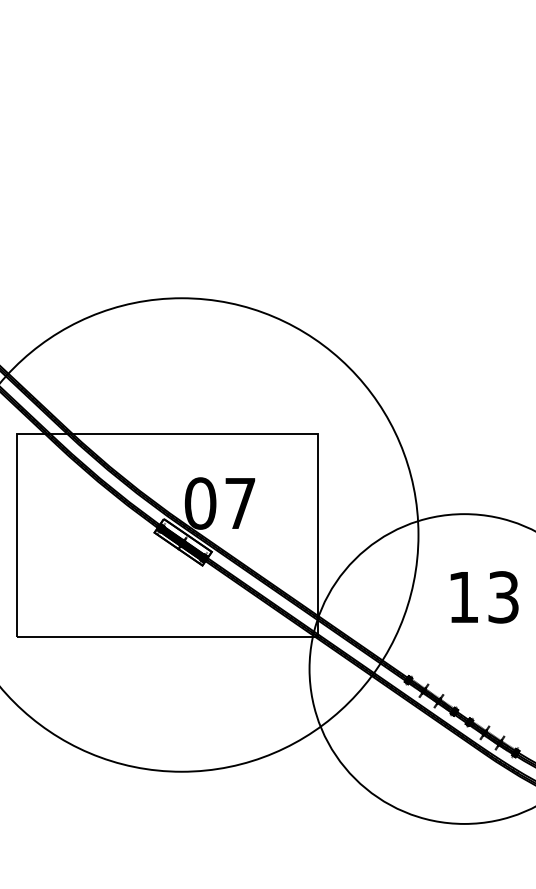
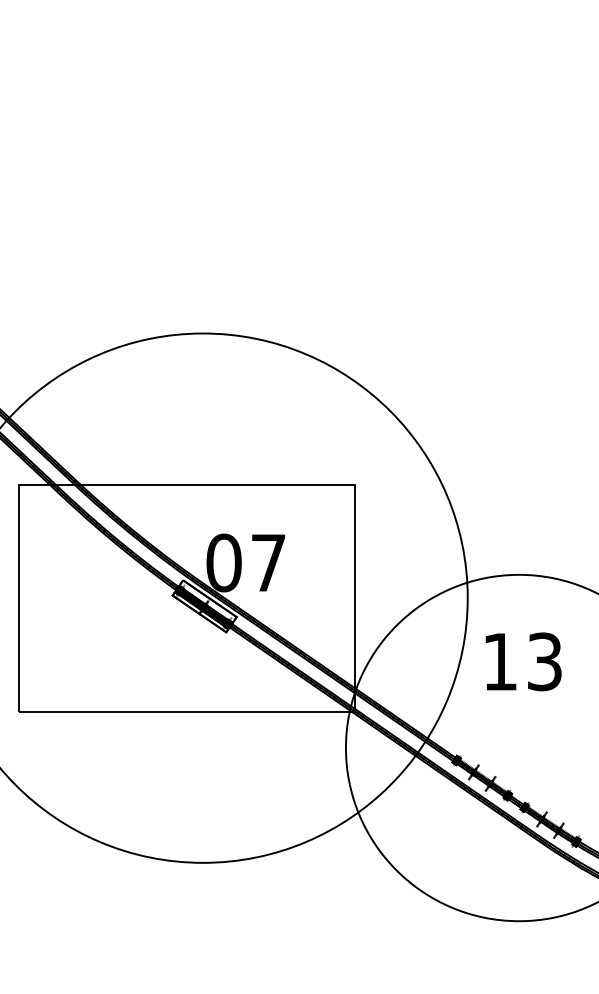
text: (484, 597) -> (523, 661), moved

